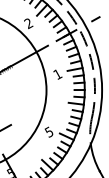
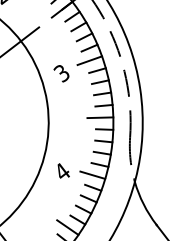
text: (57, 74) -> (61, 73), 1 -> 3
text: (48, 131) -> (60, 171), 5 -> 4

